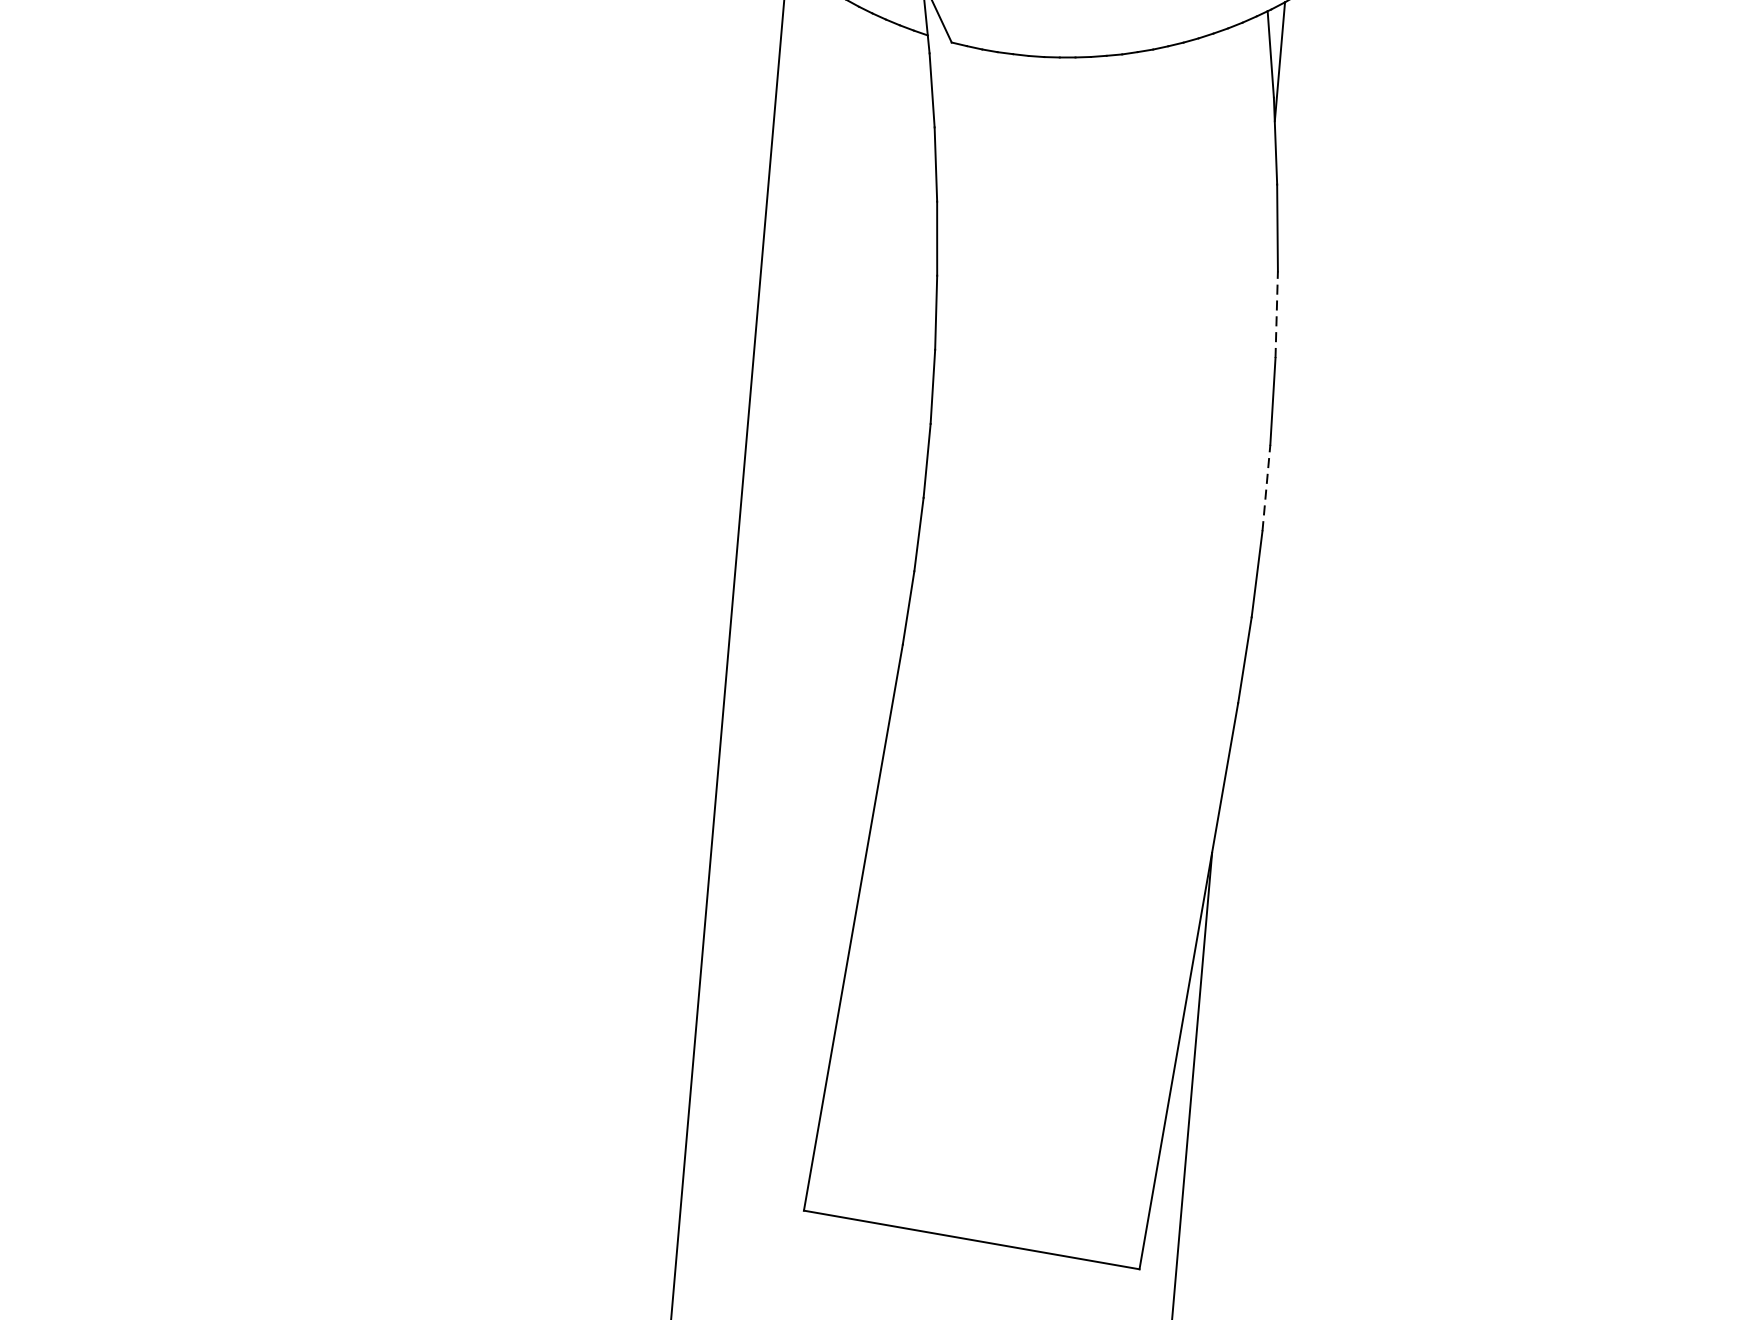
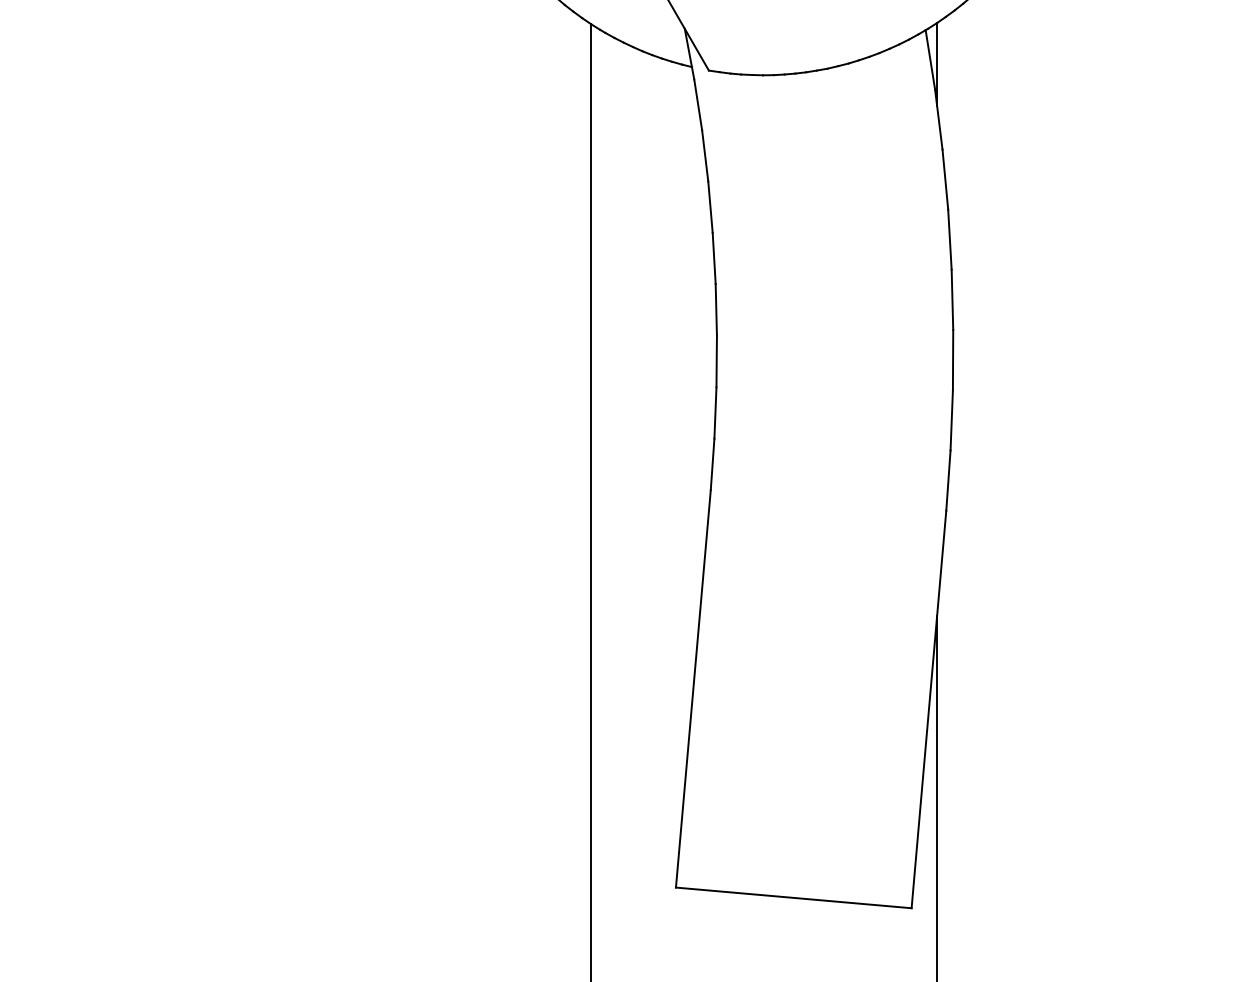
line: (1276, 314) -> (949, 239), dashed -> solid
line: (1267, 487) -> (953, 359), dashed -> solid

